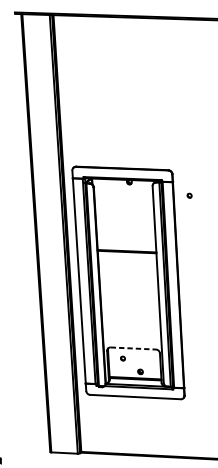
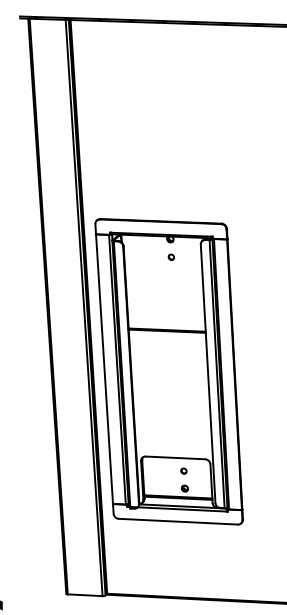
part: (188, 195) -> (170, 256), moved
line: (133, 348) -> (175, 457), dashed -> solid
part: (122, 358) -> (183, 470), moved

